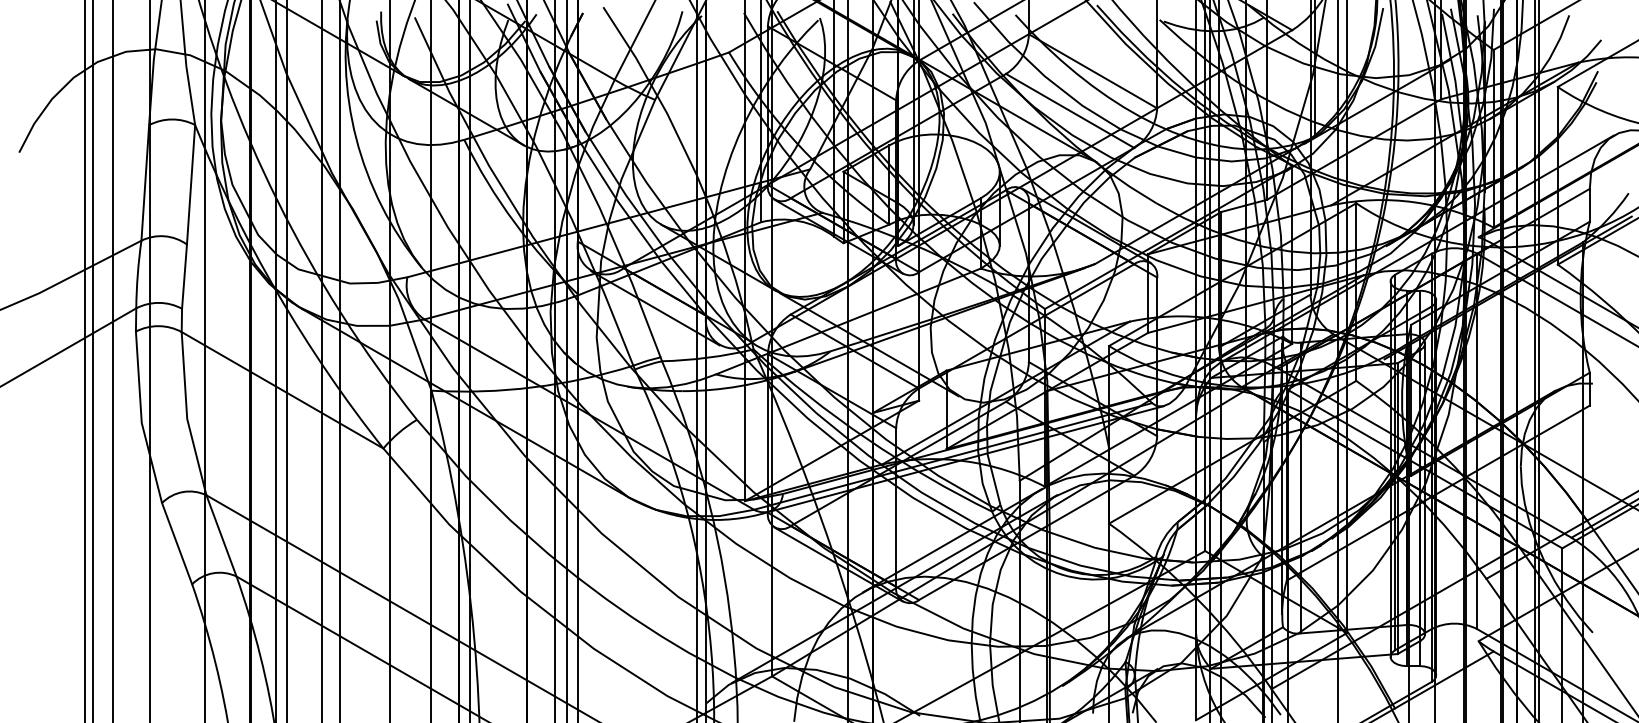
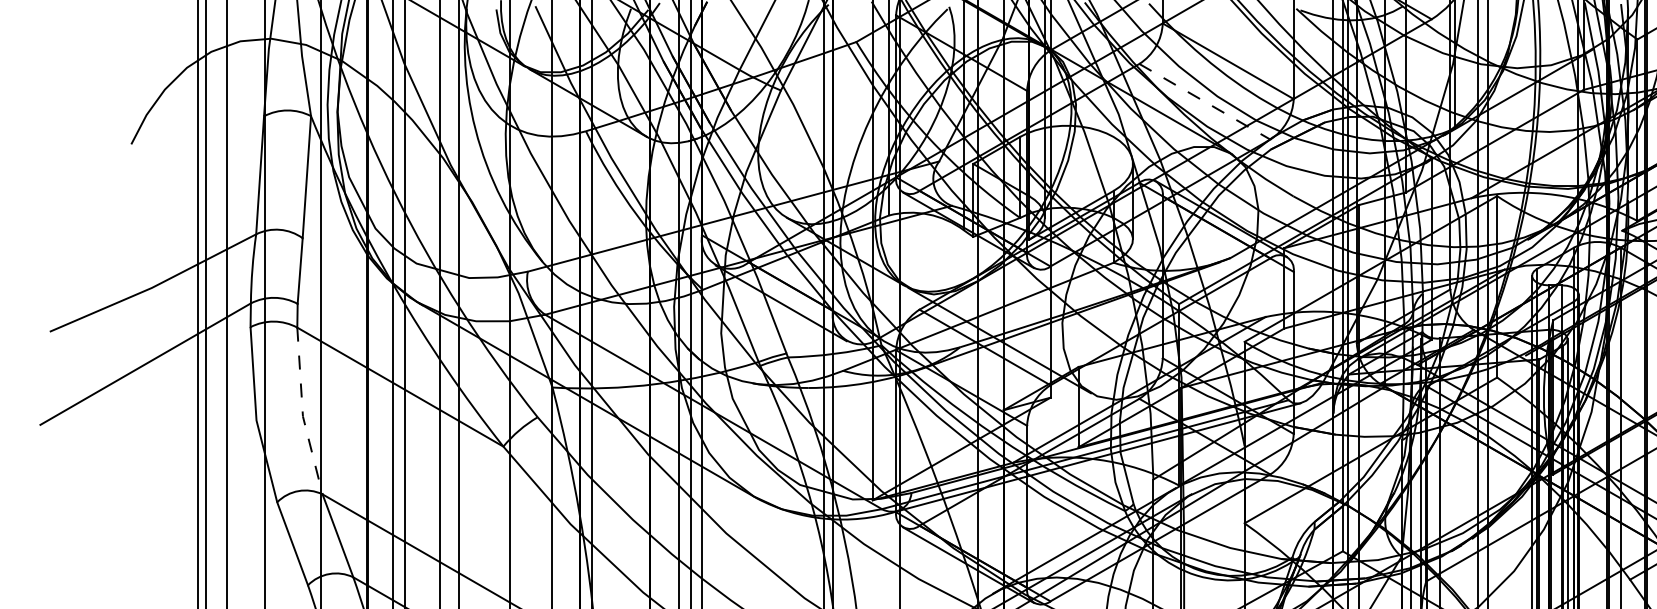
line: (1070, 111) -> (1205, 102), solid -> dashed
line: (186, 415) -> (302, 412), solid -> dashed

